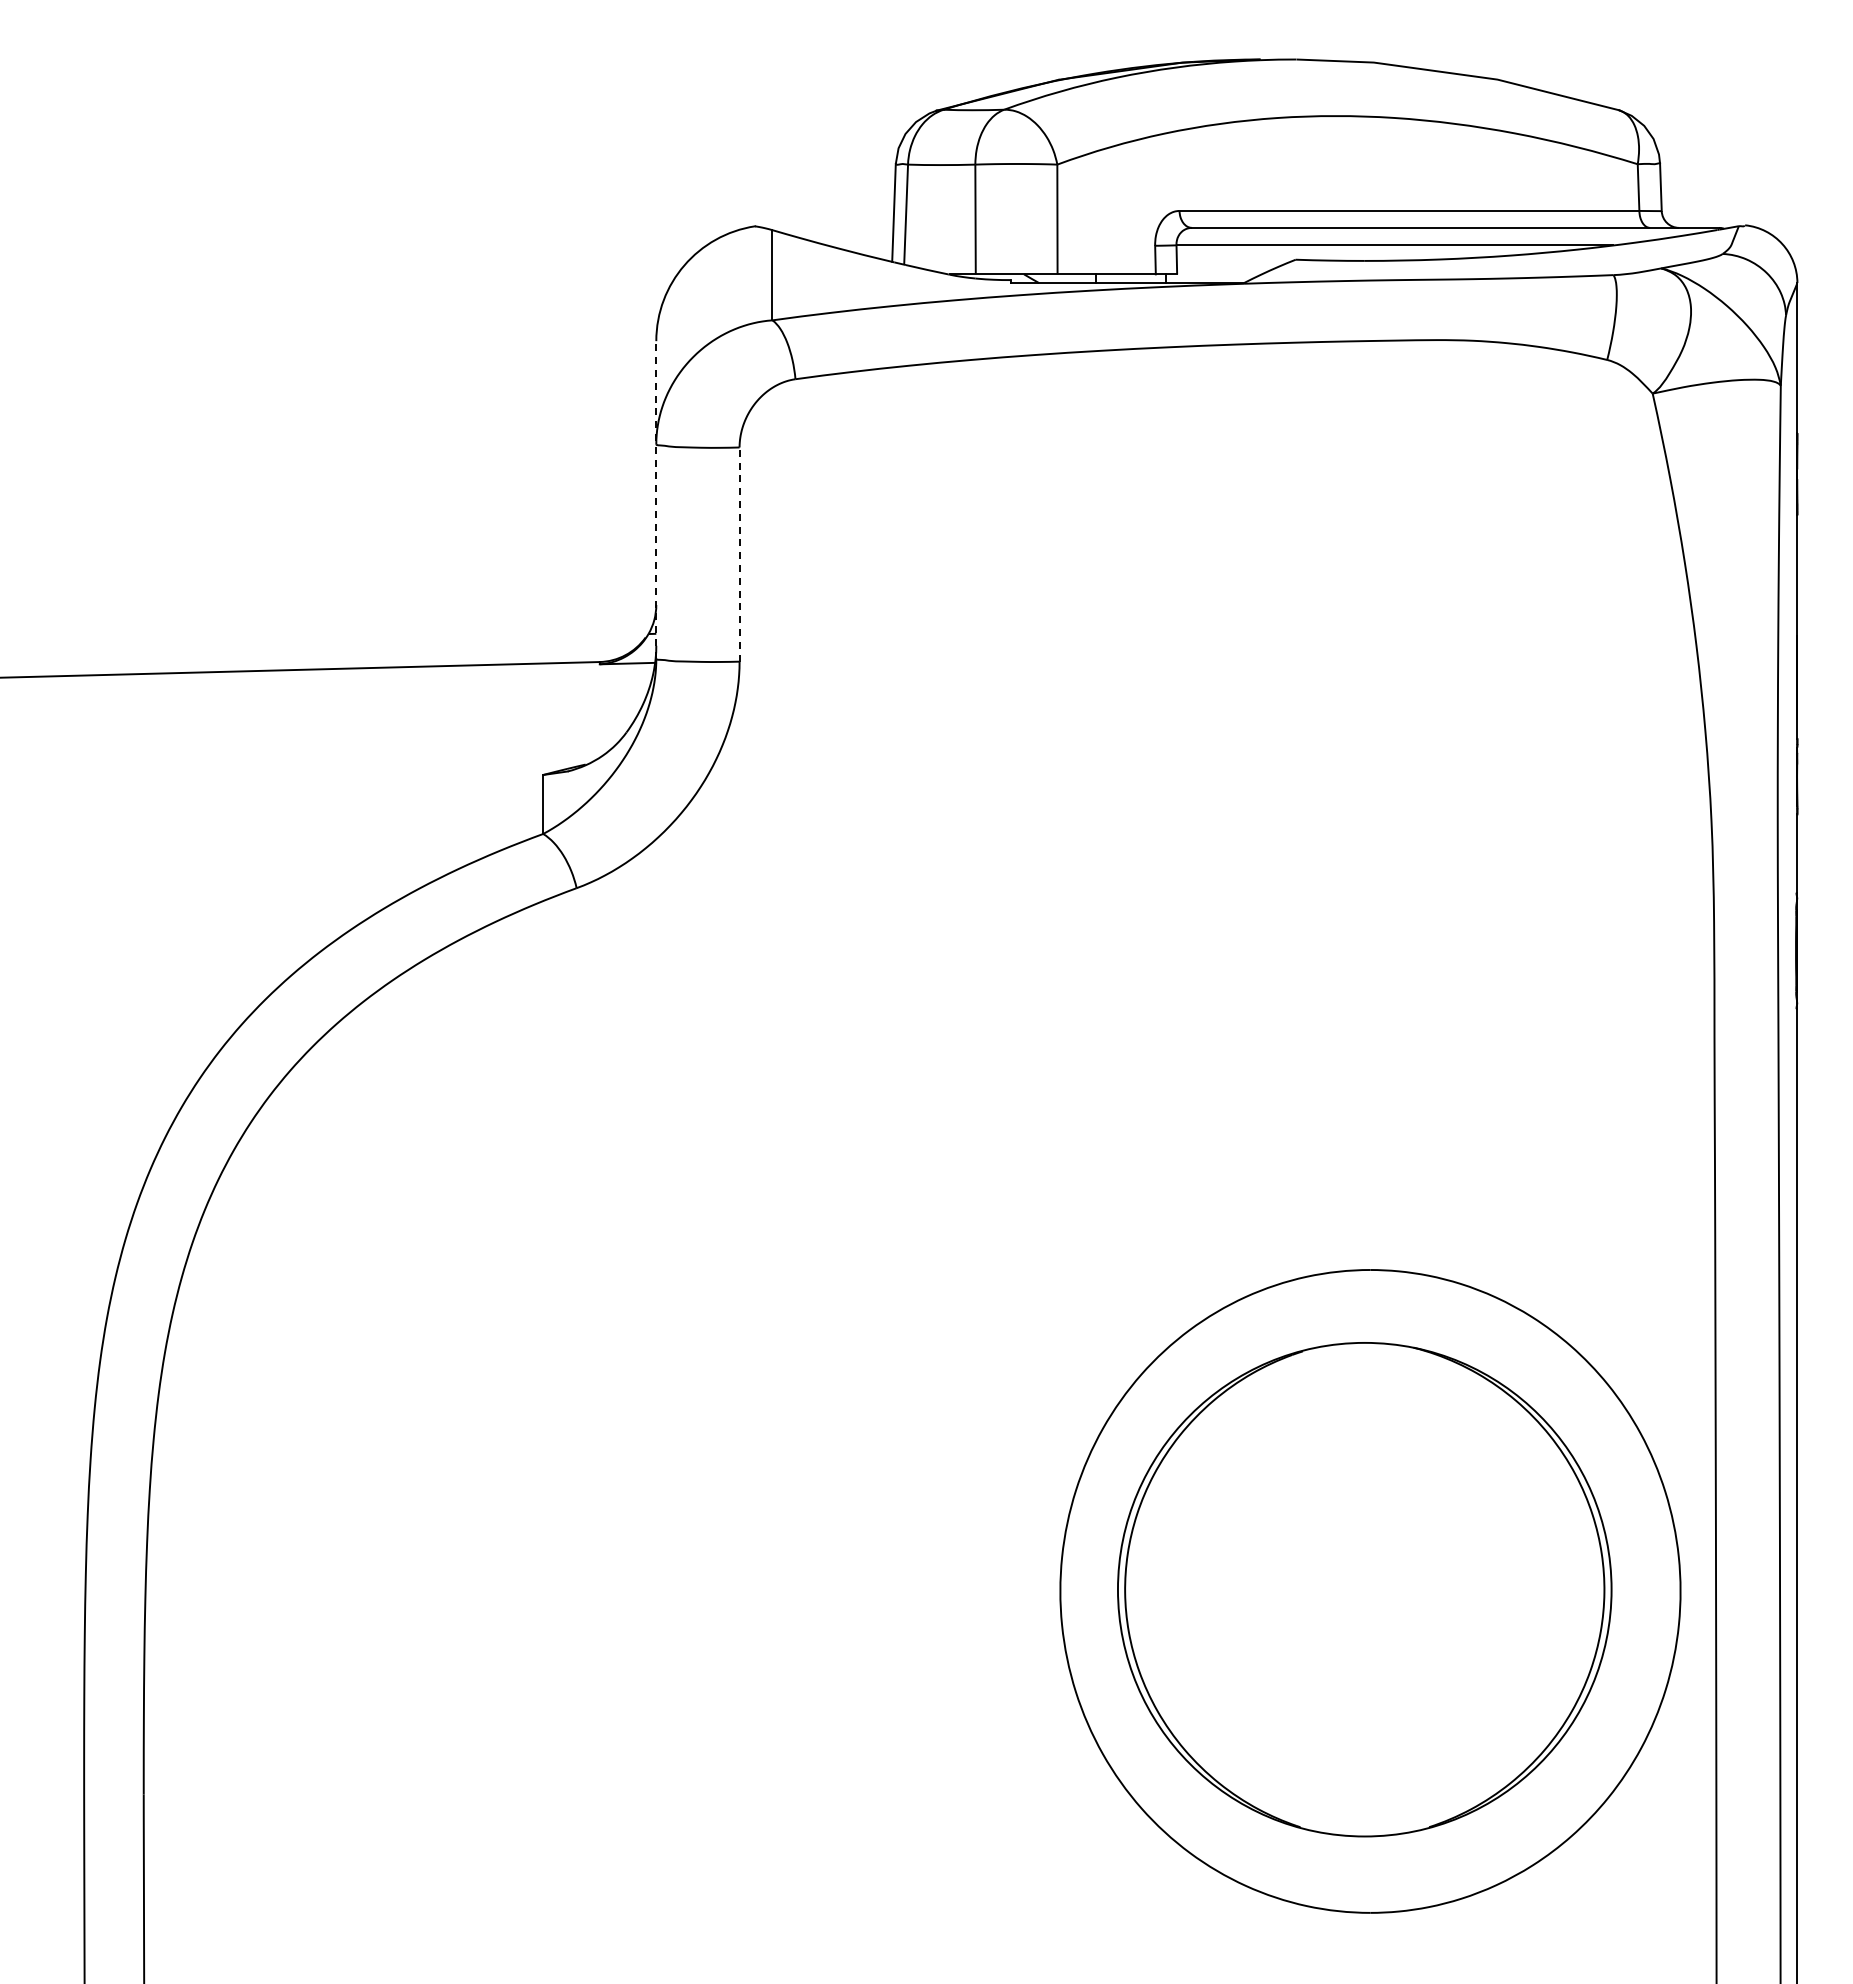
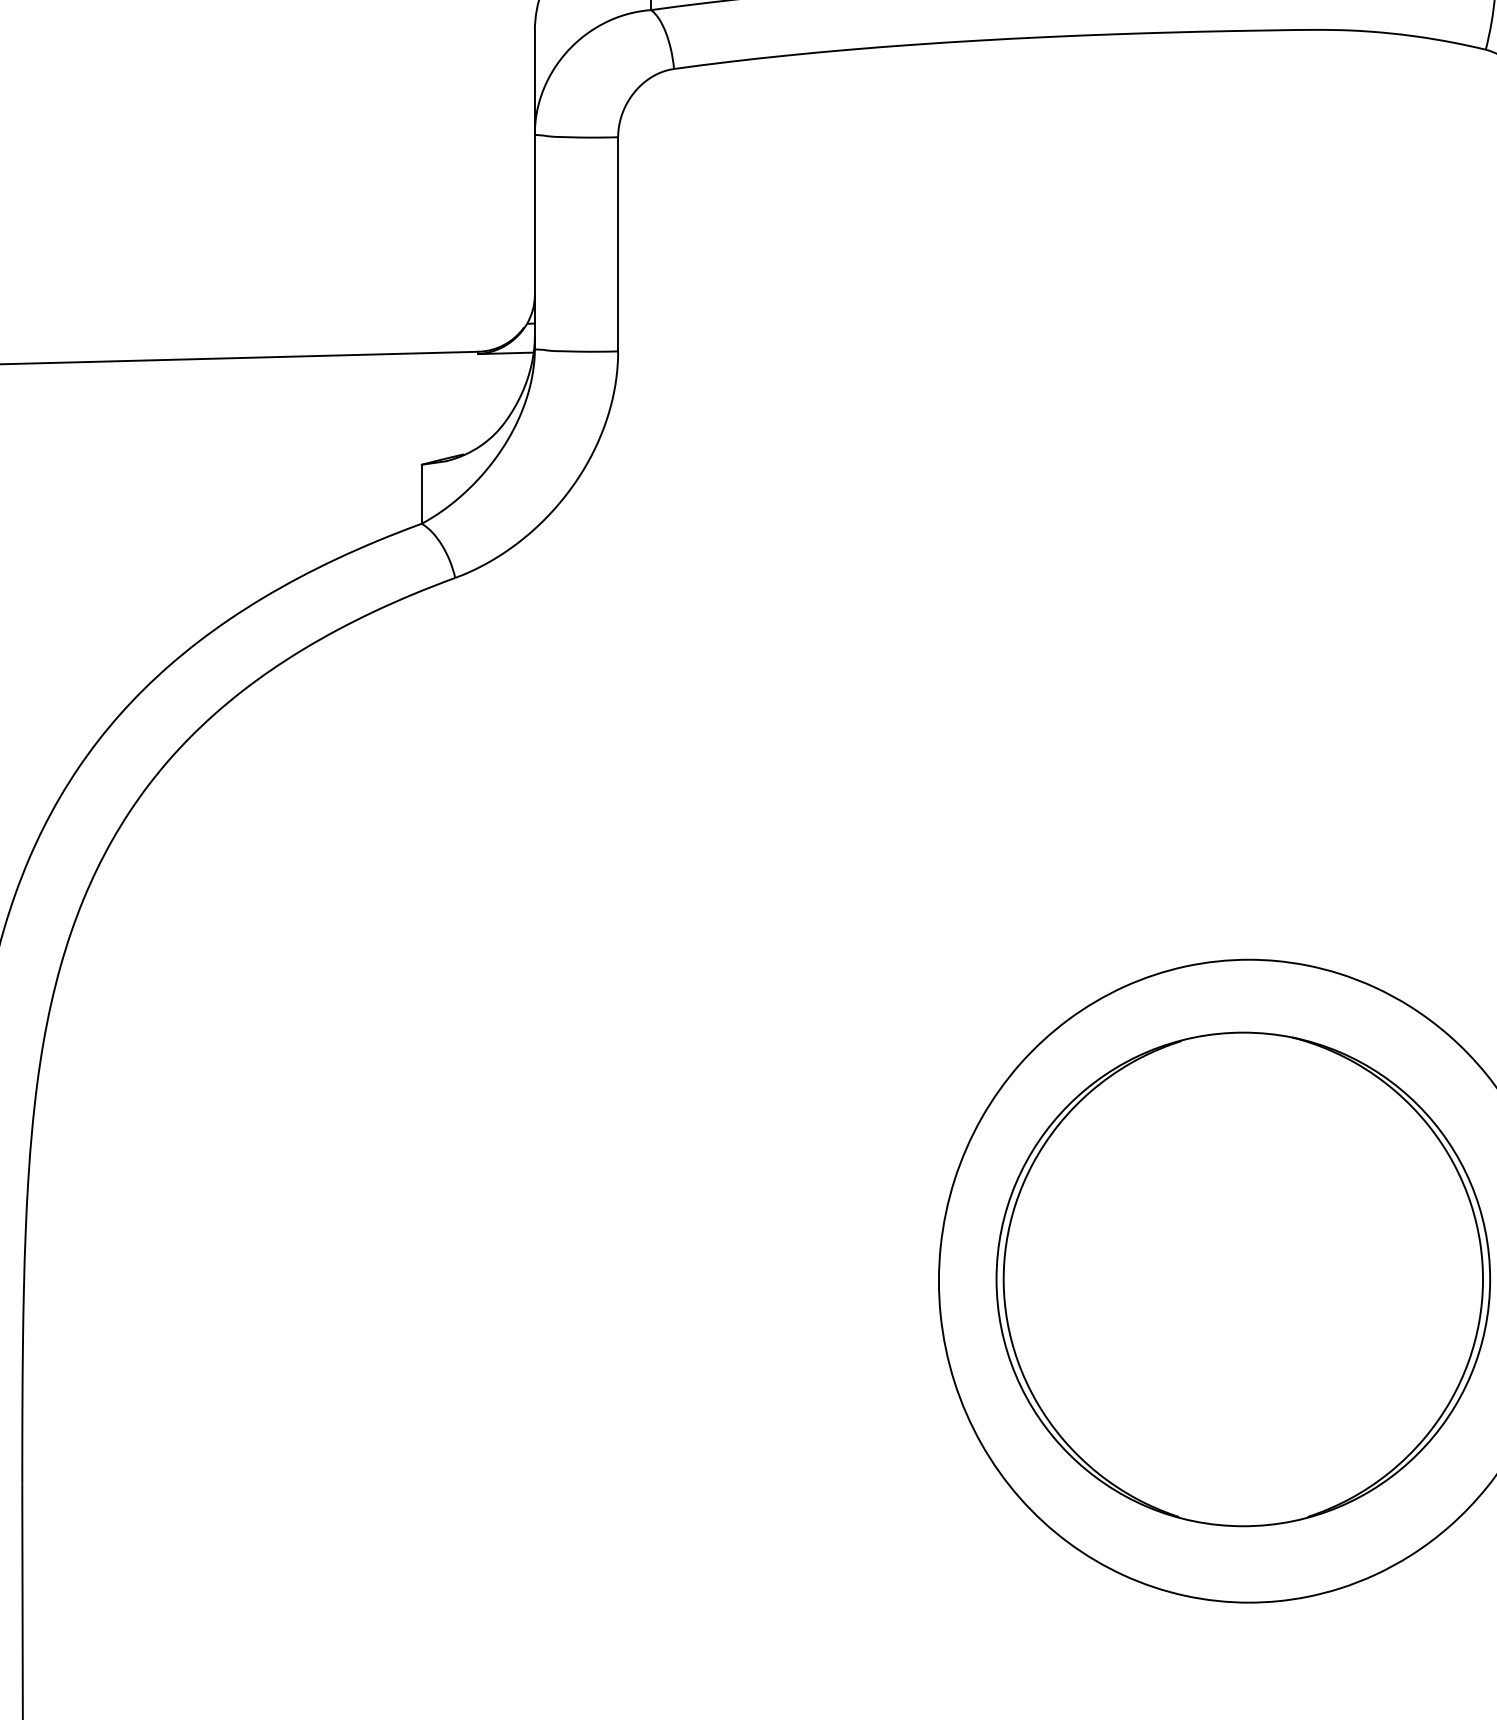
line: (656, 499) -> (535, 189), dashed -> solid
line: (739, 554) -> (618, 244), dashed -> solid

